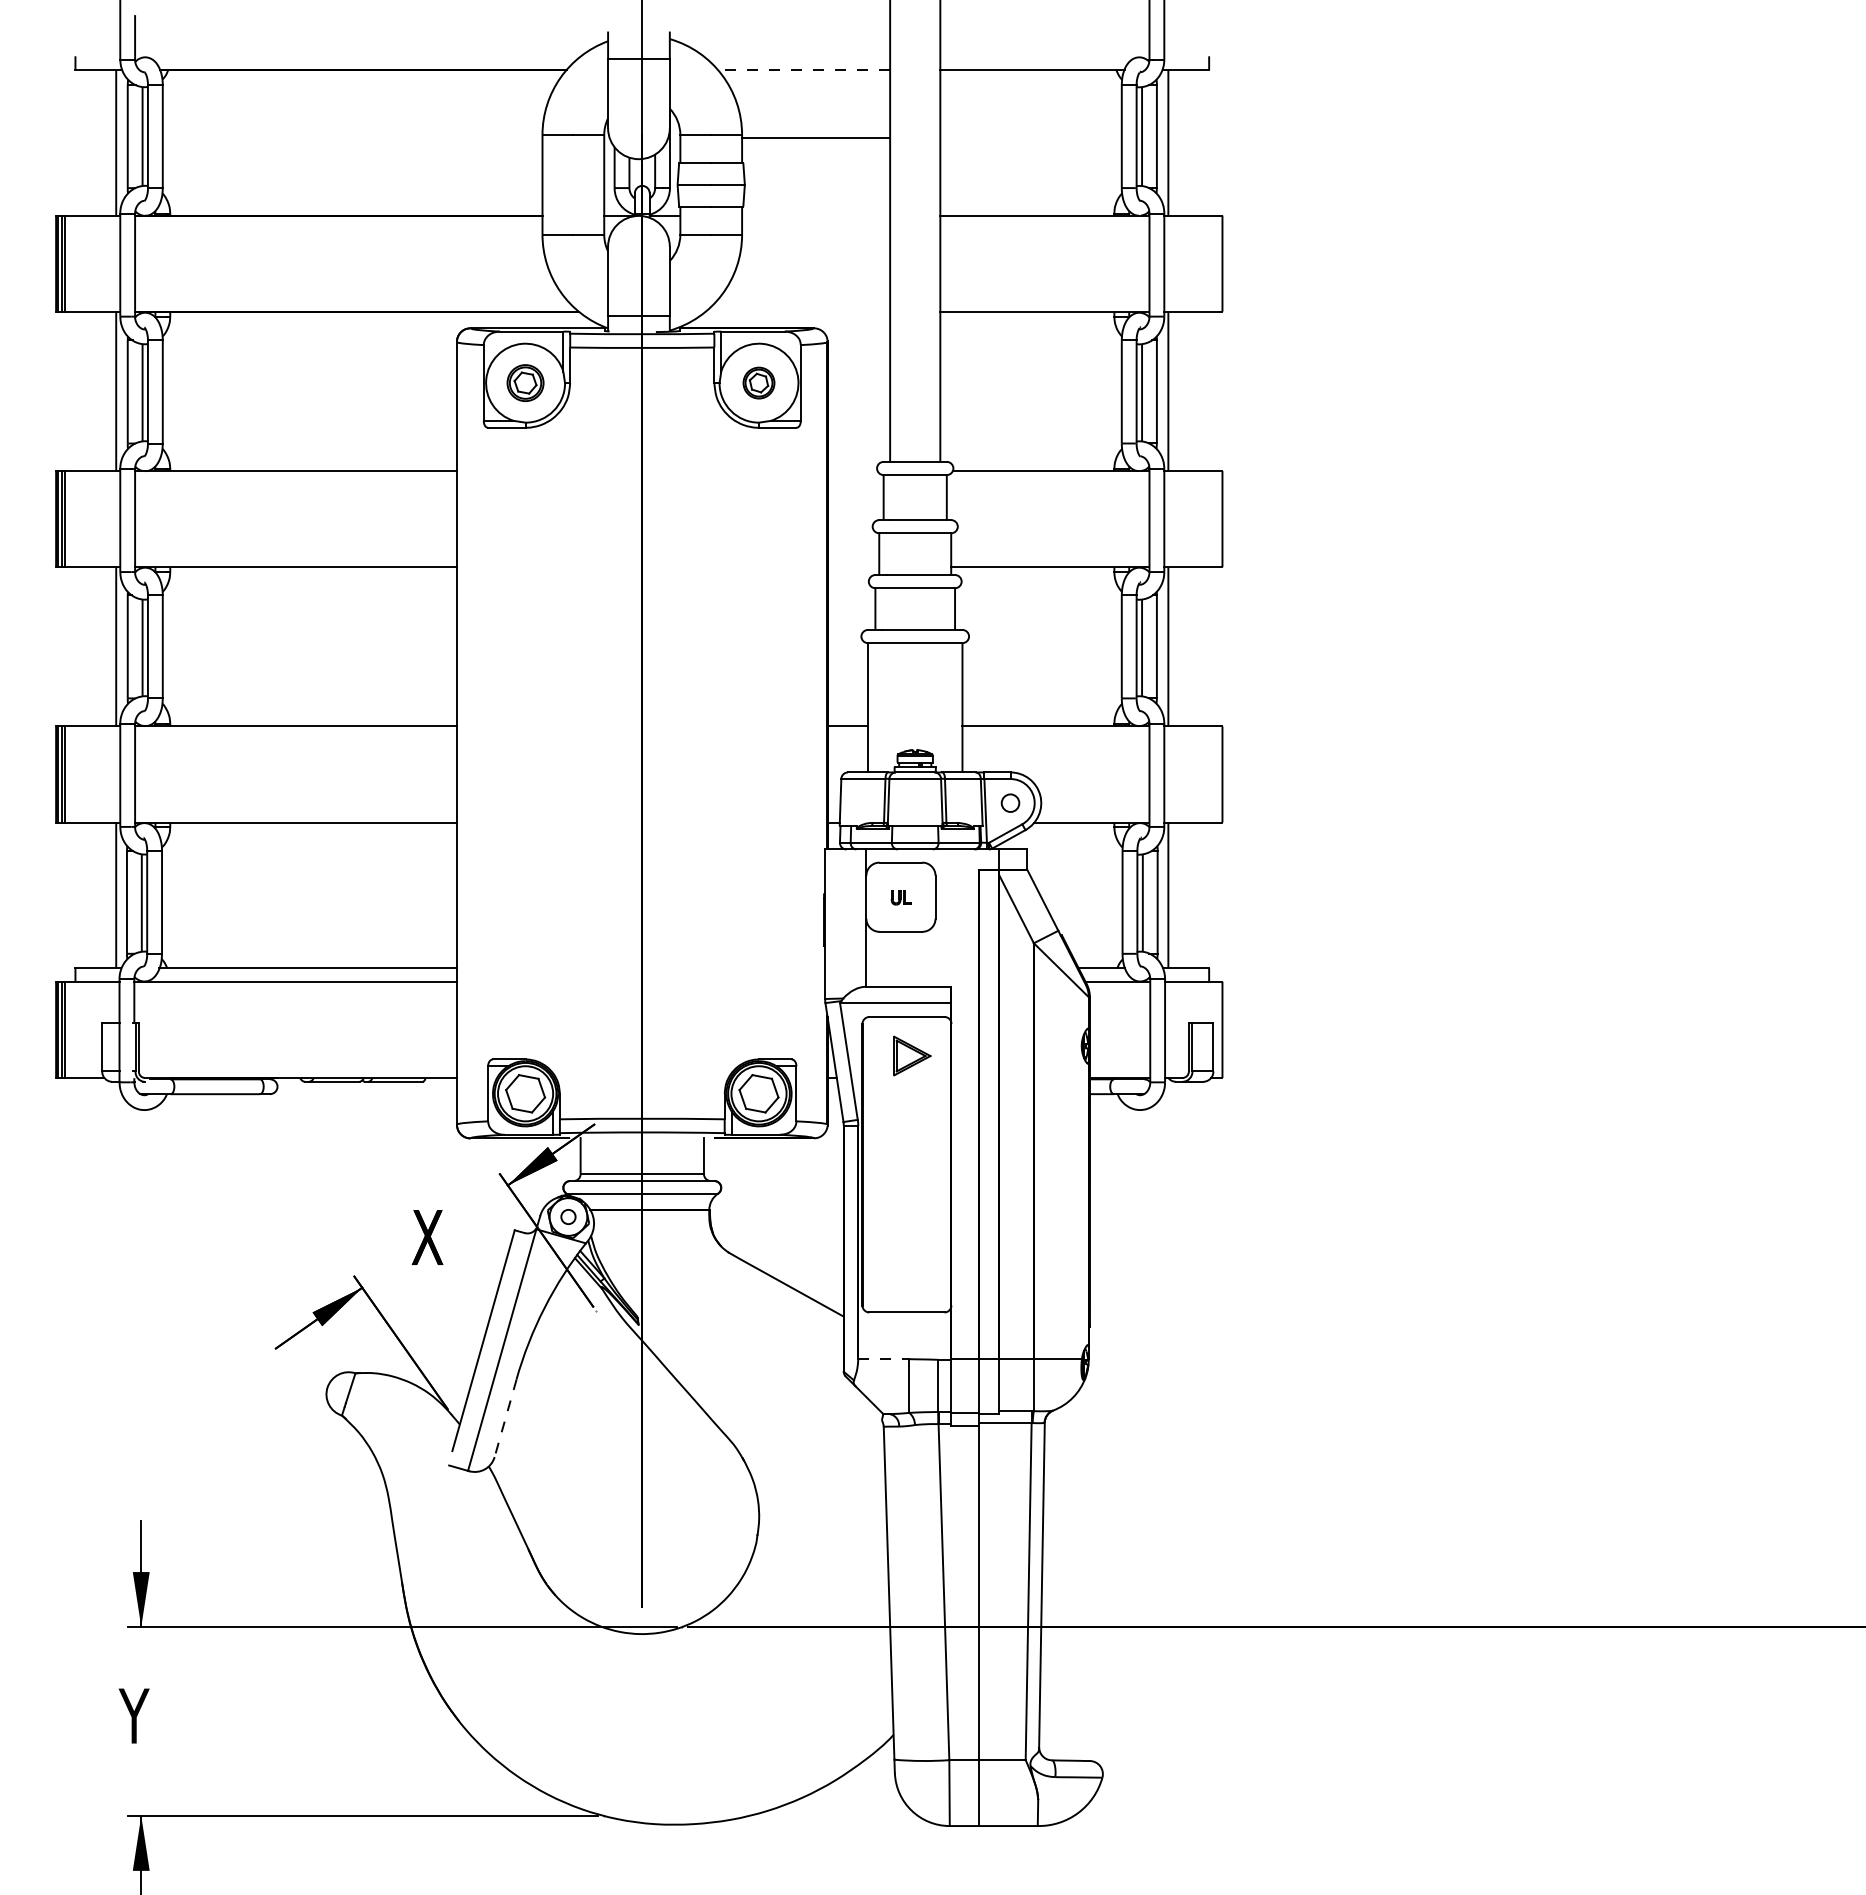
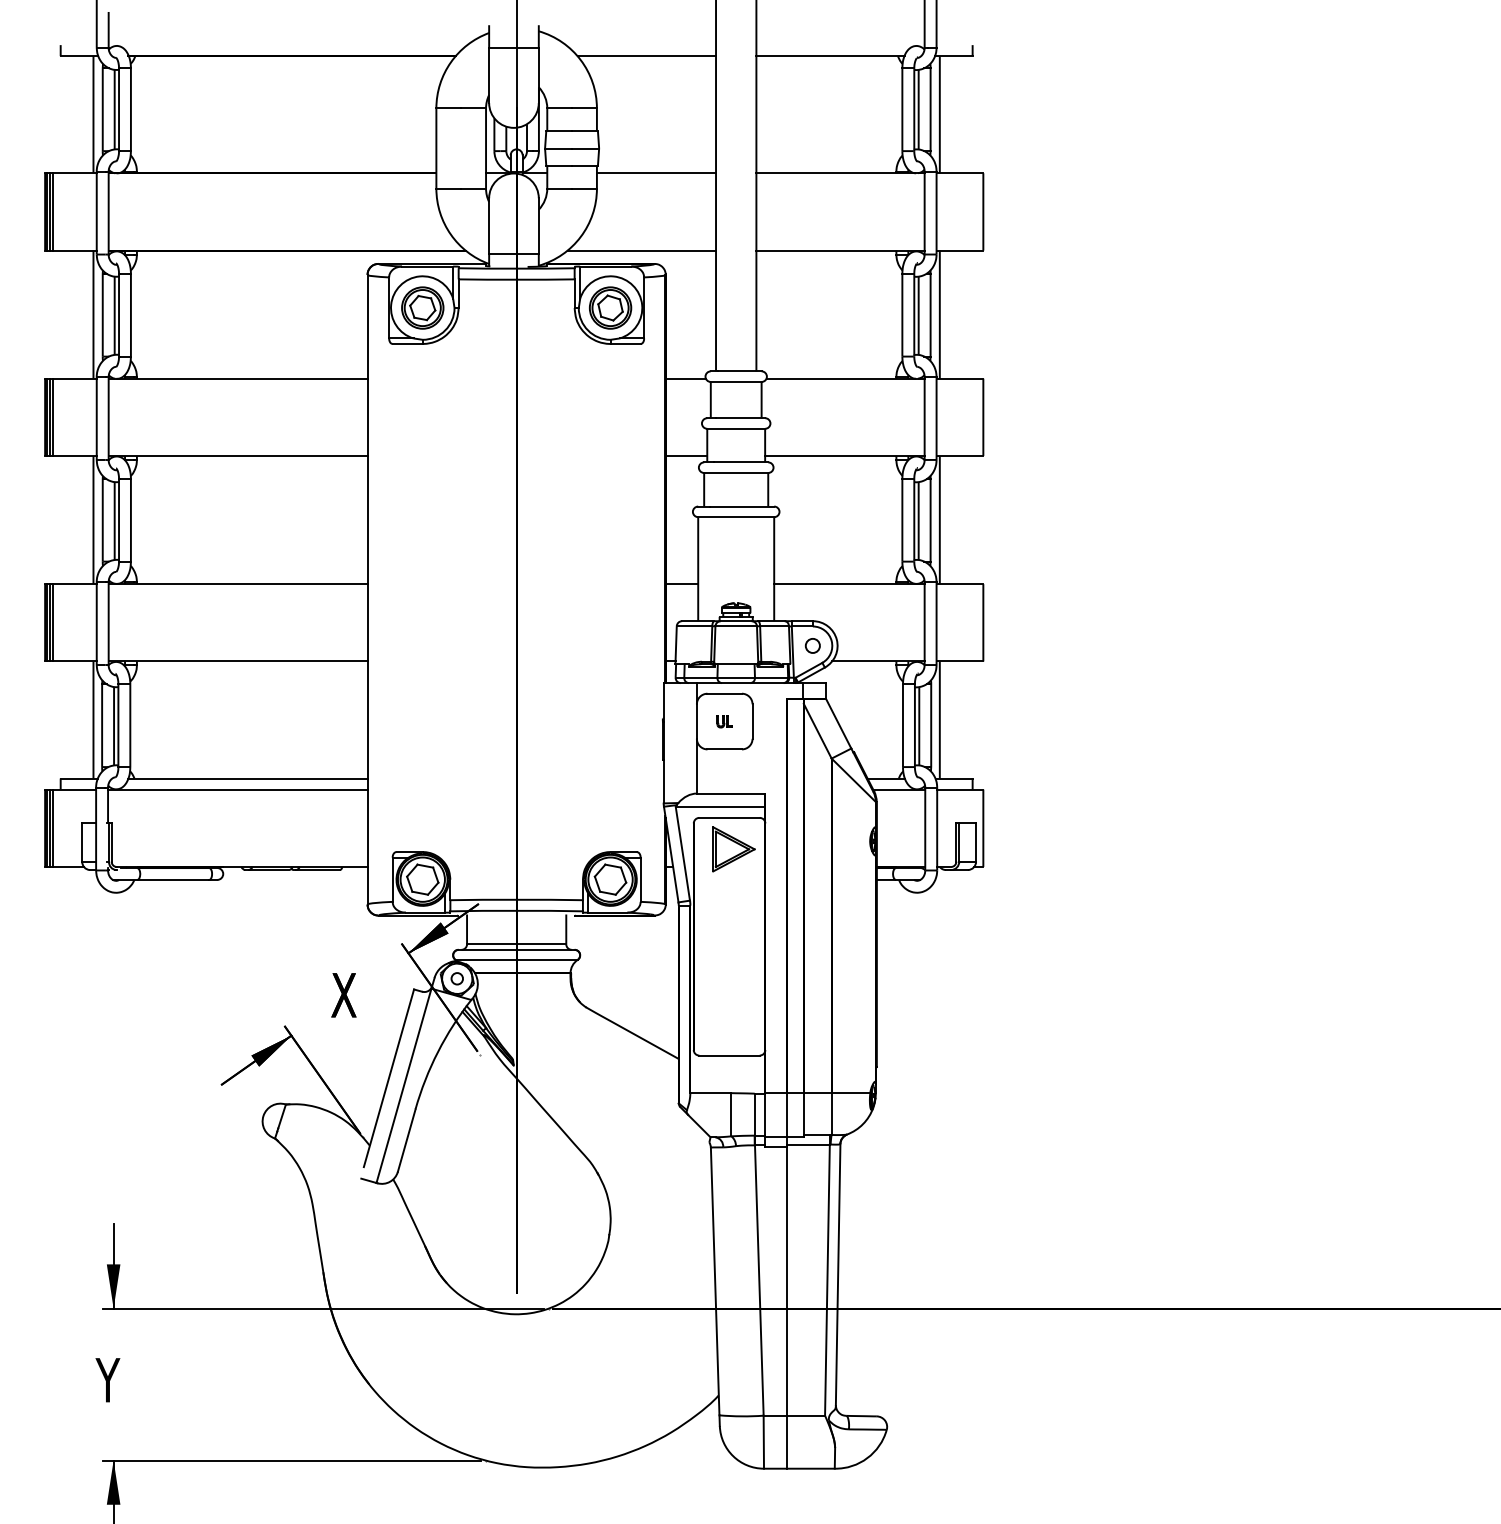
line: (803, 70) -> (646, 56), dashed -> solid
line: (816, 137) -> (656, 173), moved
line: (797, 311) -> (641, 250), added
part: (525, 382) -> (422, 307), size x1.43
part: (758, 382) -> (610, 307), size x1.67
line: (852, 471) -> (685, 379), added
line: (853, 567) -> (686, 456), added
part: (912, 1055) -> (734, 848), size x1.43
line: (883, 1359) -> (710, 1093), dashed -> solid
line: (505, 1418) -> (406, 1140), dashed -> solid

